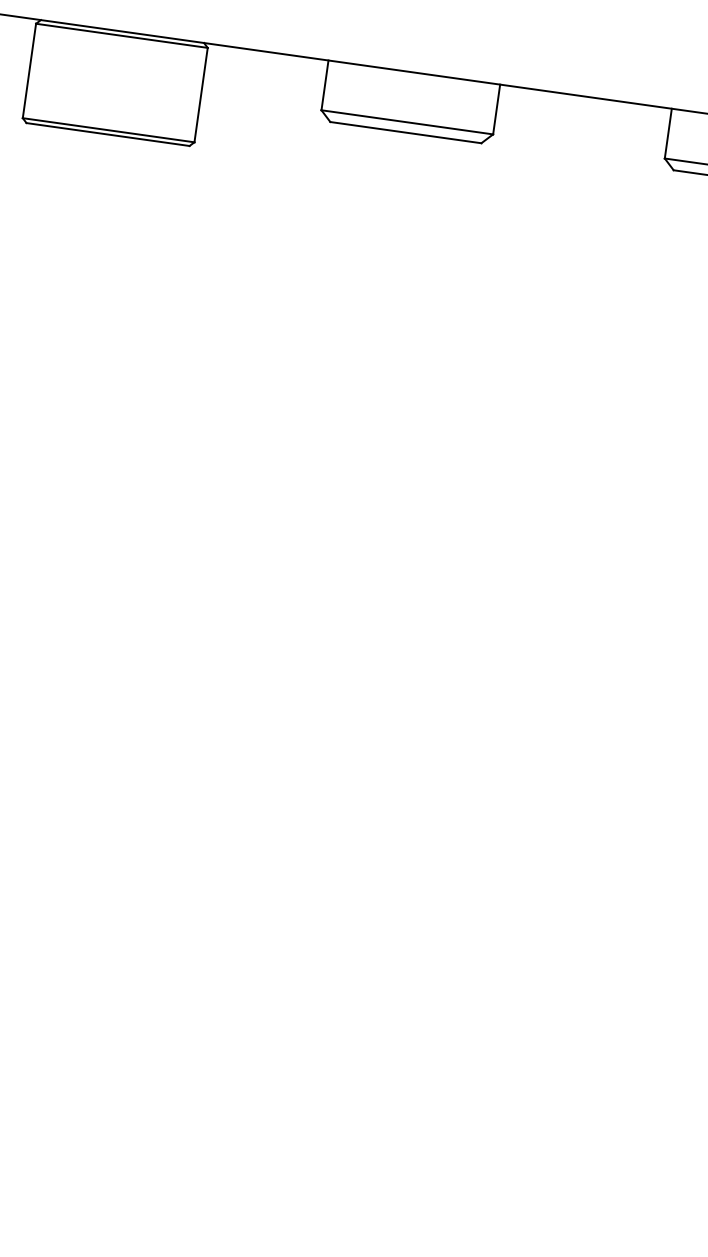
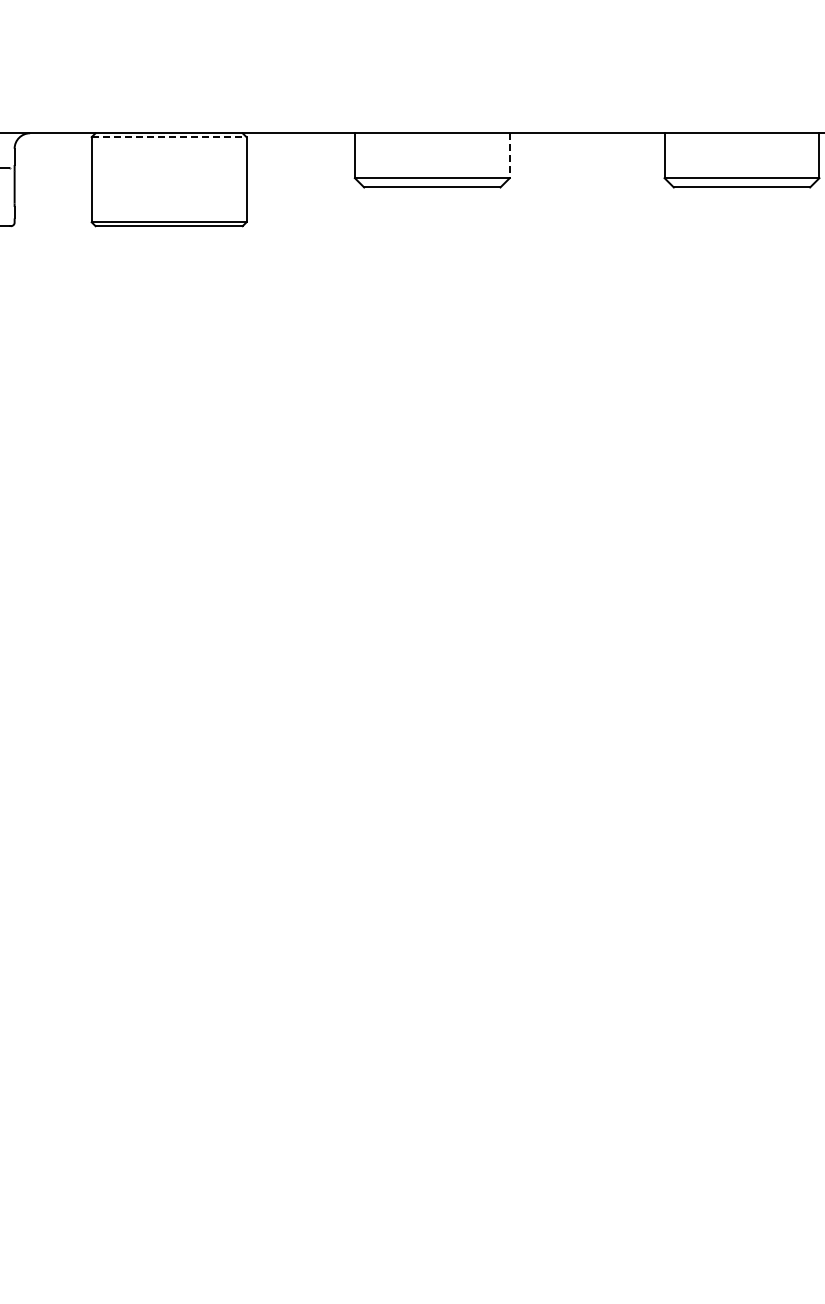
line: (122, 36) -> (169, 137), solid -> dashed
line: (496, 110) -> (509, 156), solid -> dashed

